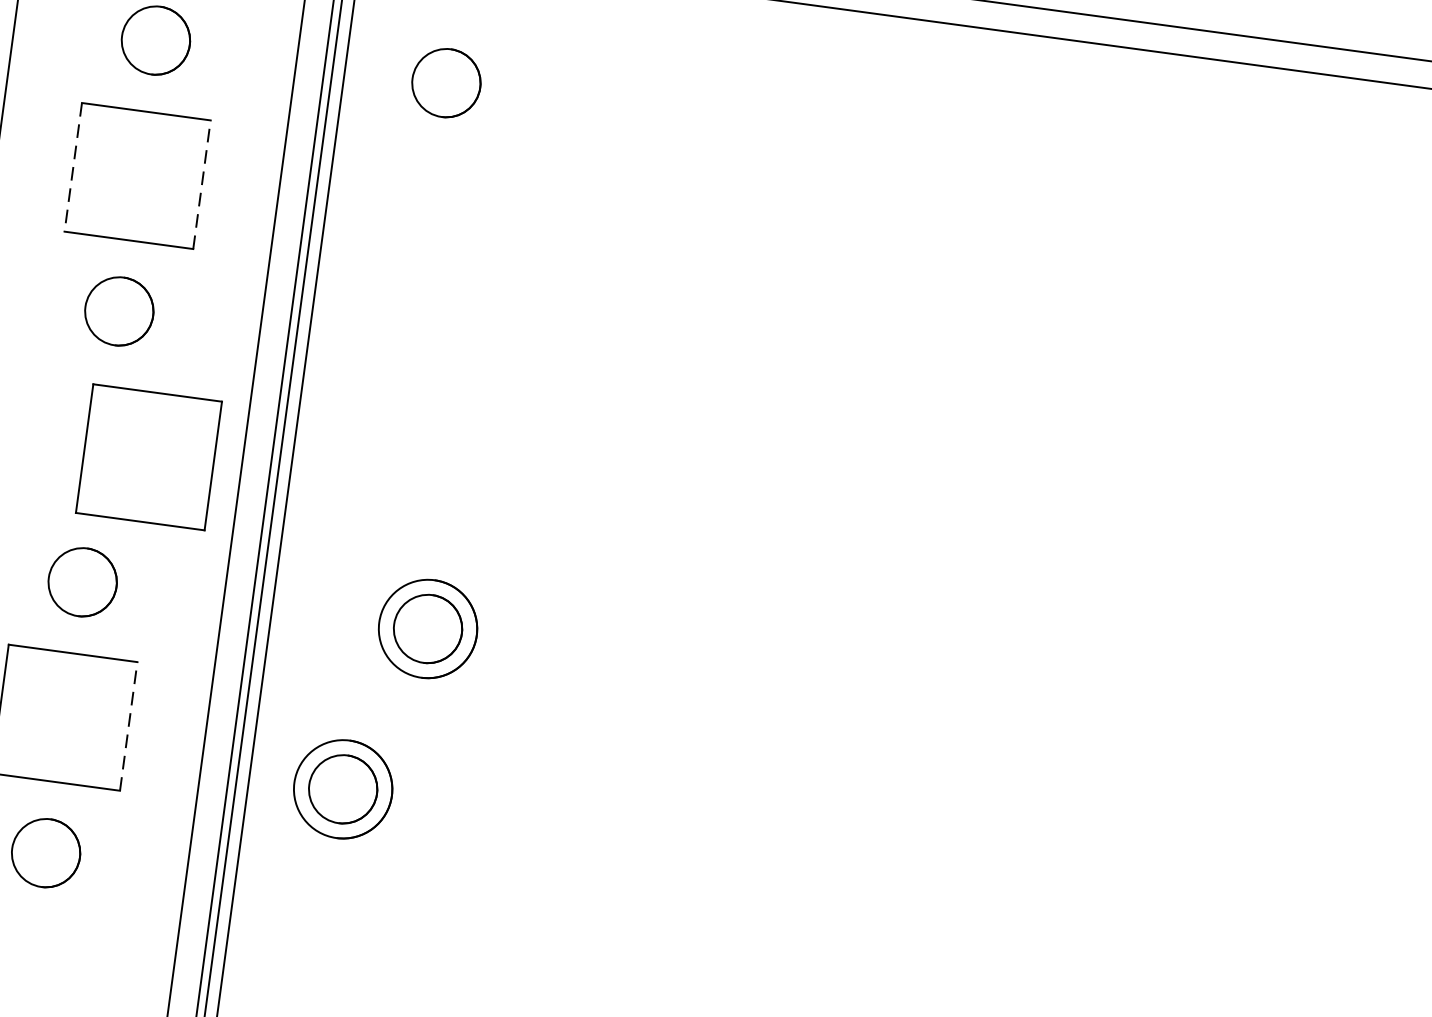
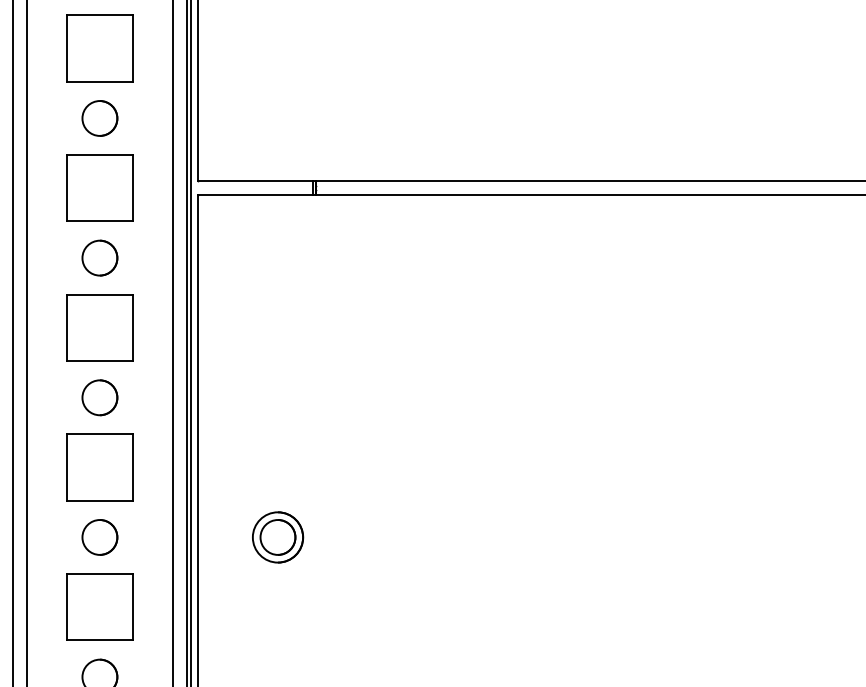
part: (445, 82) -> (249, 259), removed
line: (72, 168) -> (66, 328), dashed -> solid
line: (202, 183) -> (133, 327), dashed -> solid
part: (148, 456) -> (99, 467), moved
line: (129, 724) -> (133, 606), dashed -> solid
part: (344, 789) -> (246, 624), removed

